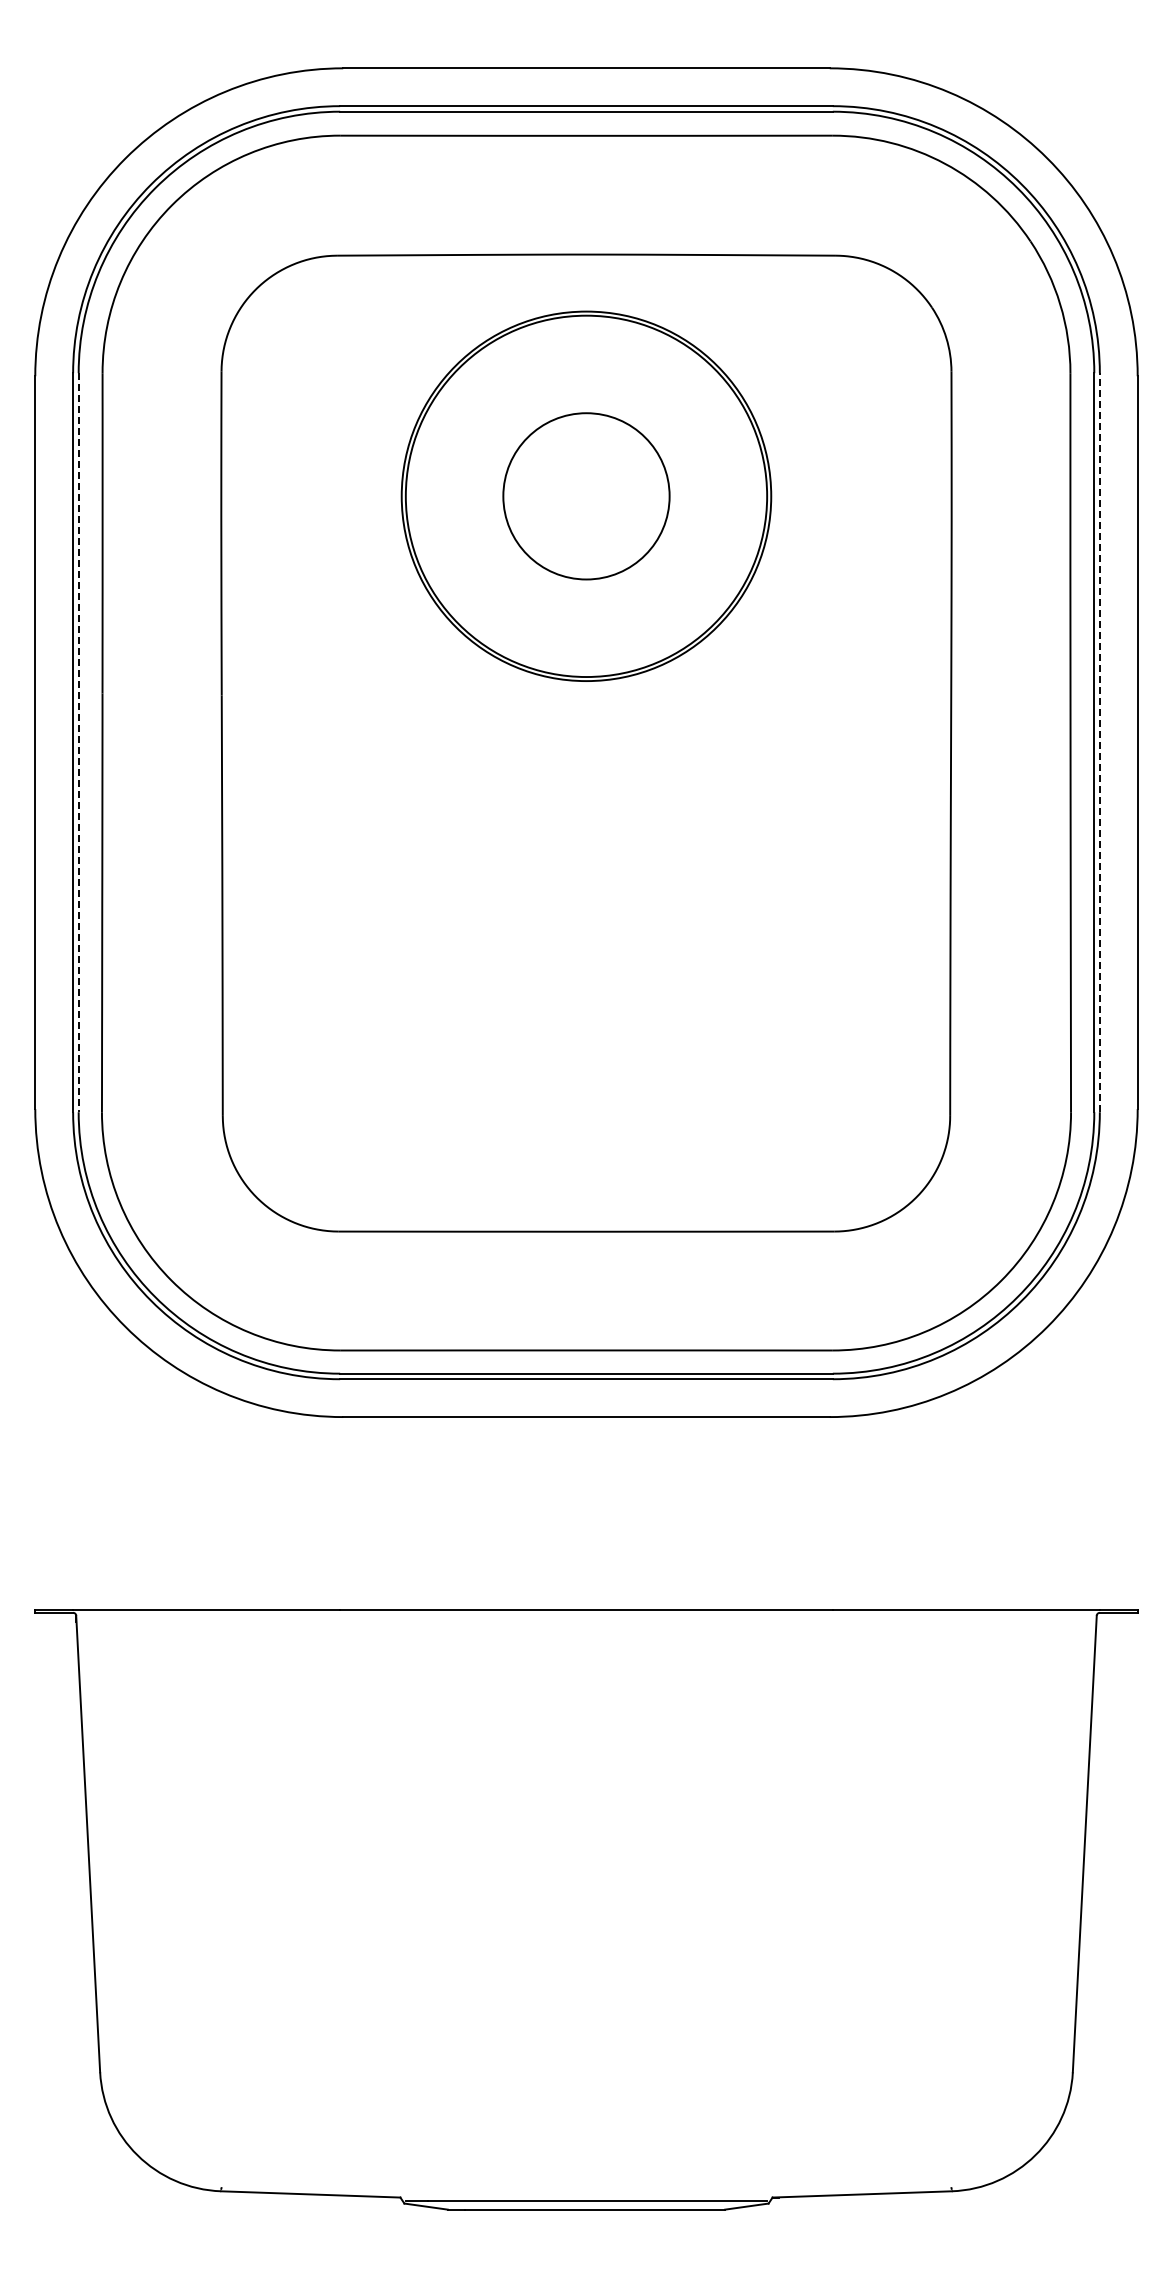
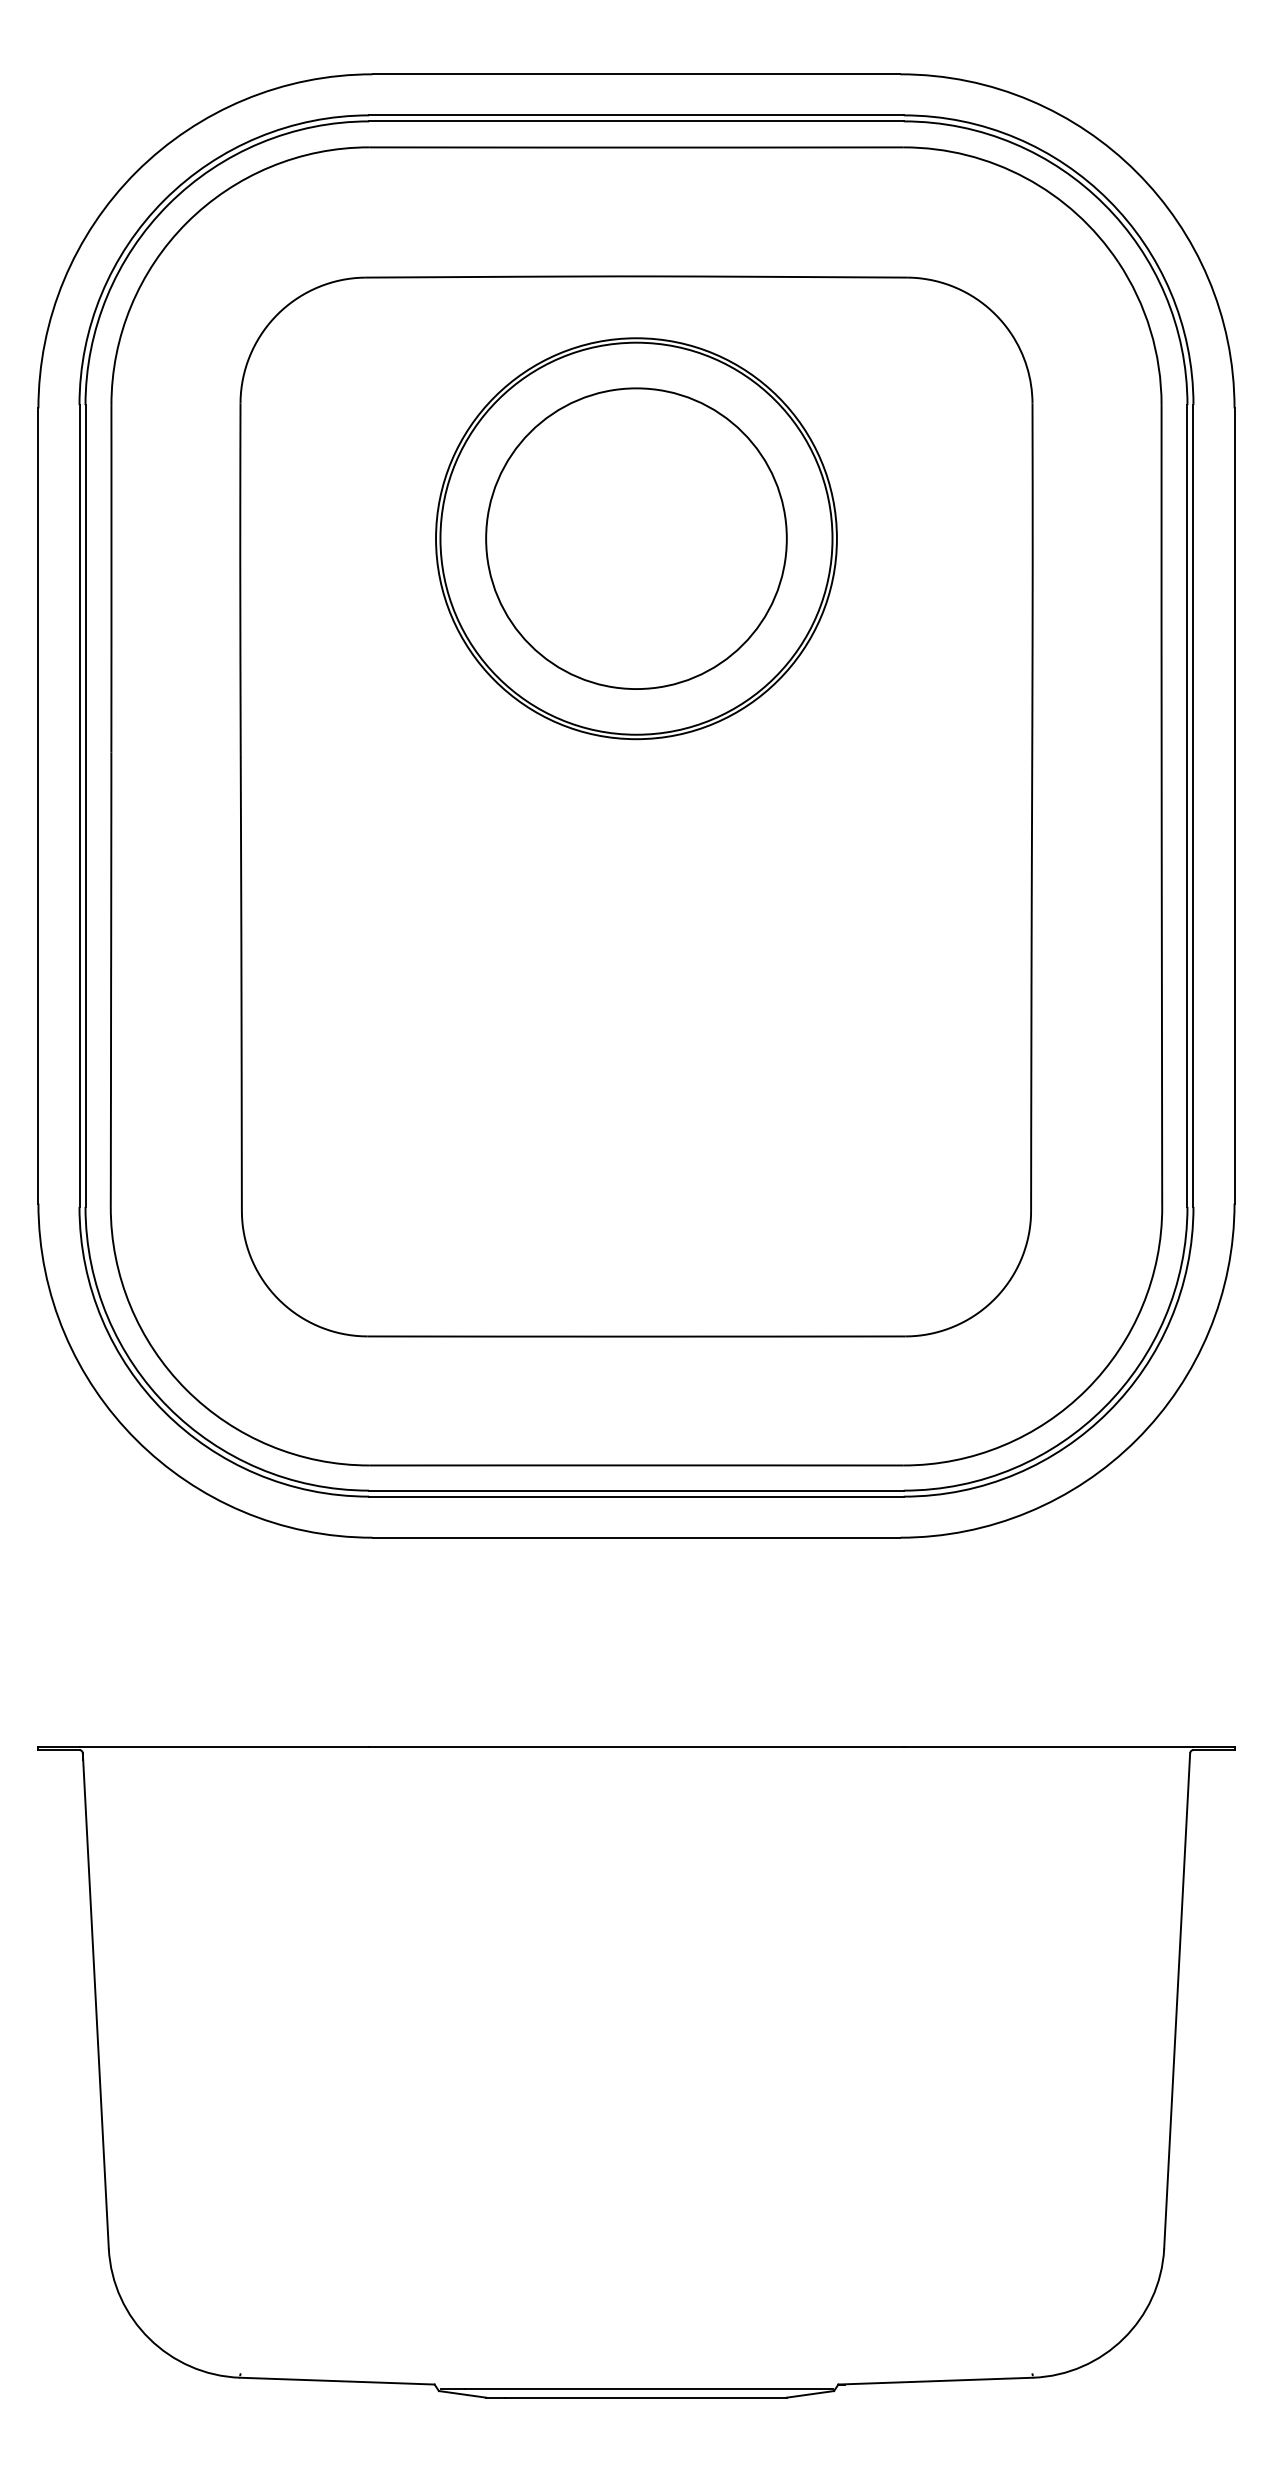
circle: (586, 495) -> (636, 537), size x1.67
line: (78, 742) -> (85, 805), dashed -> solid
line: (1099, 742) -> (1193, 805), dashed -> solid

